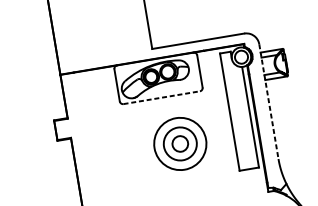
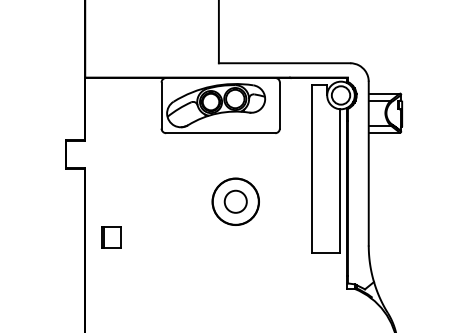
line: (161, 97) -> (220, 133), dashed -> solid
line: (268, 101) -> (368, 163), dashed -> solid
circle: (180, 143) -> (235, 201), size x0.62
part: (97, 183) -> (111, 237), added

